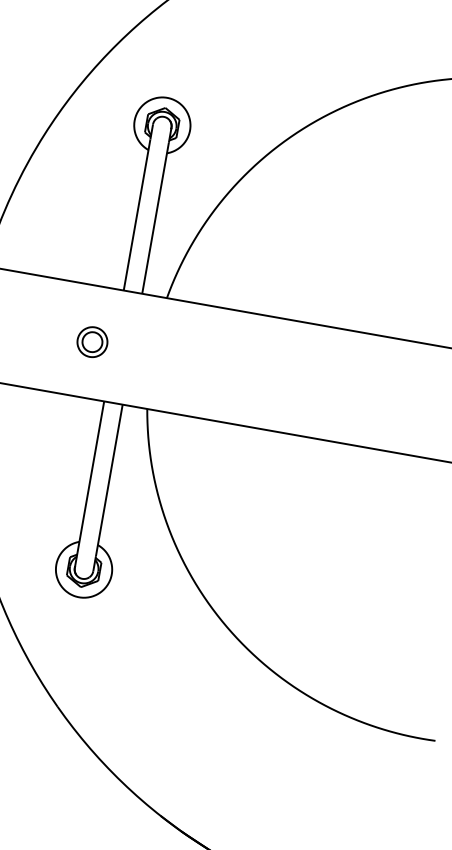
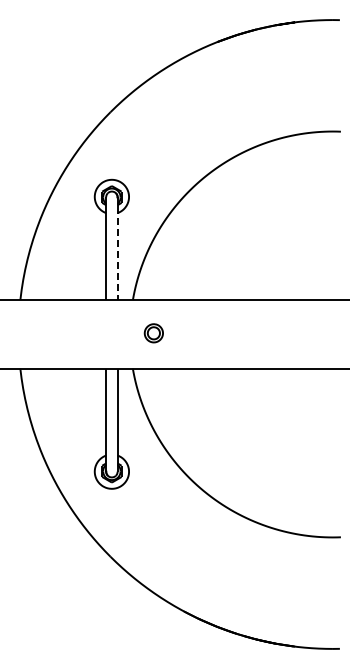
line: (155, 218) -> (117, 253), solid -> dashed
part: (91, 342) -> (153, 333), moved

